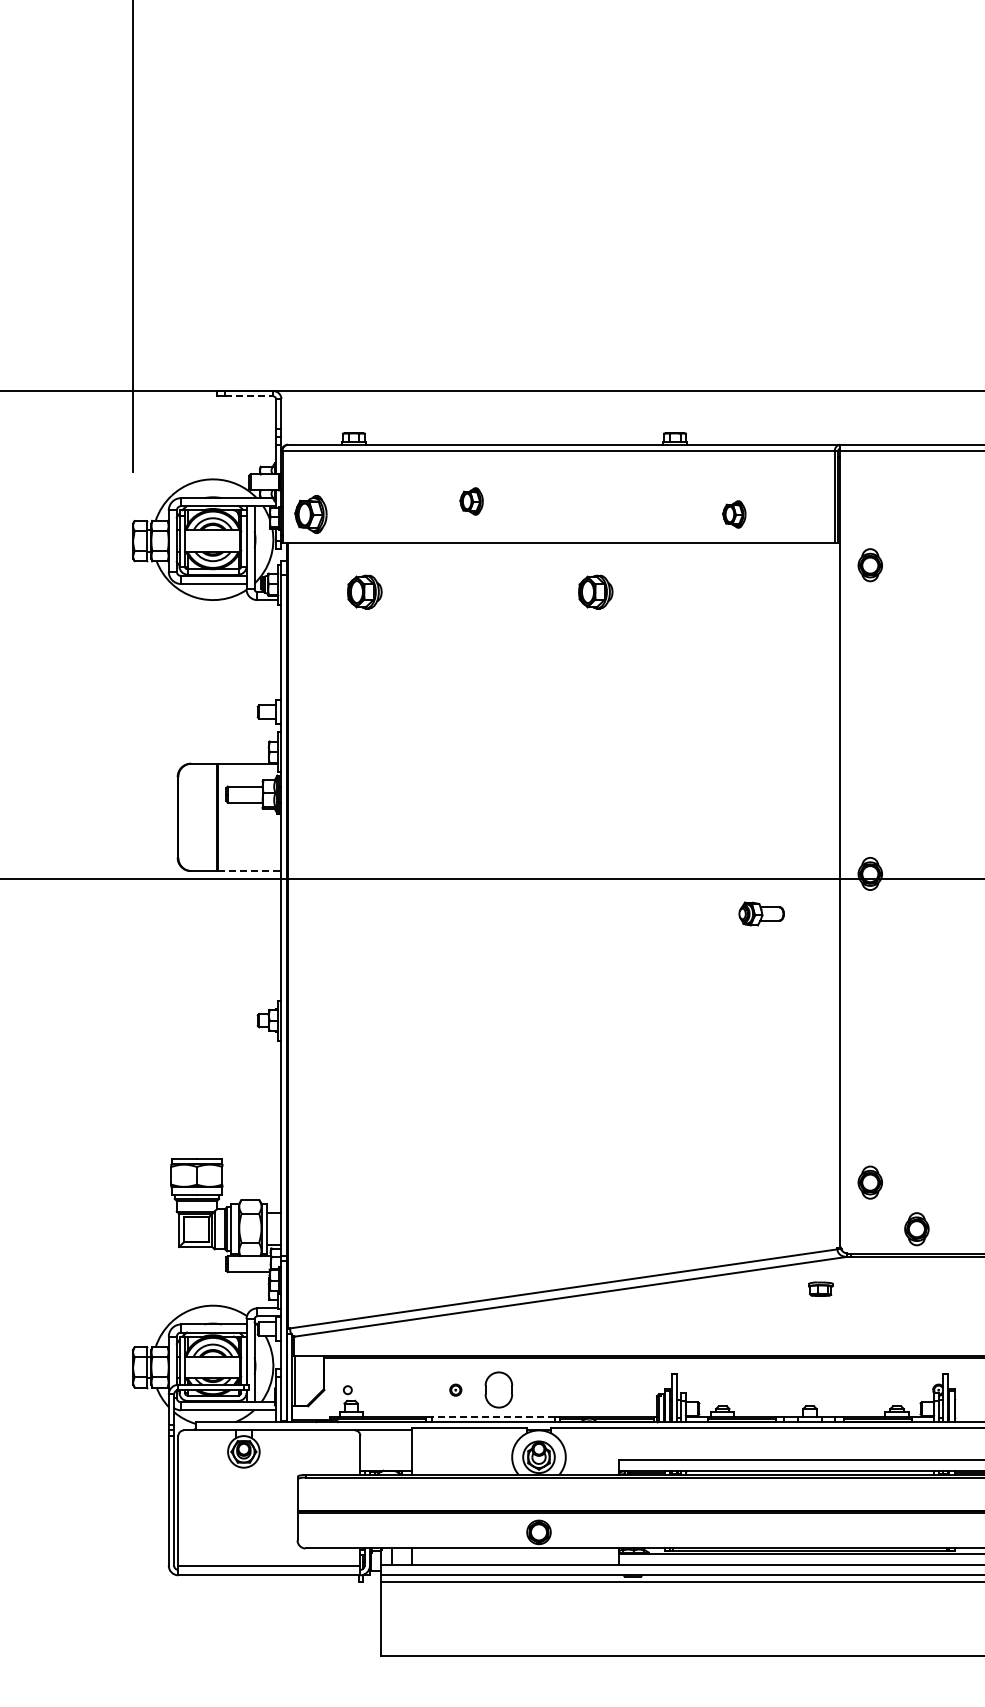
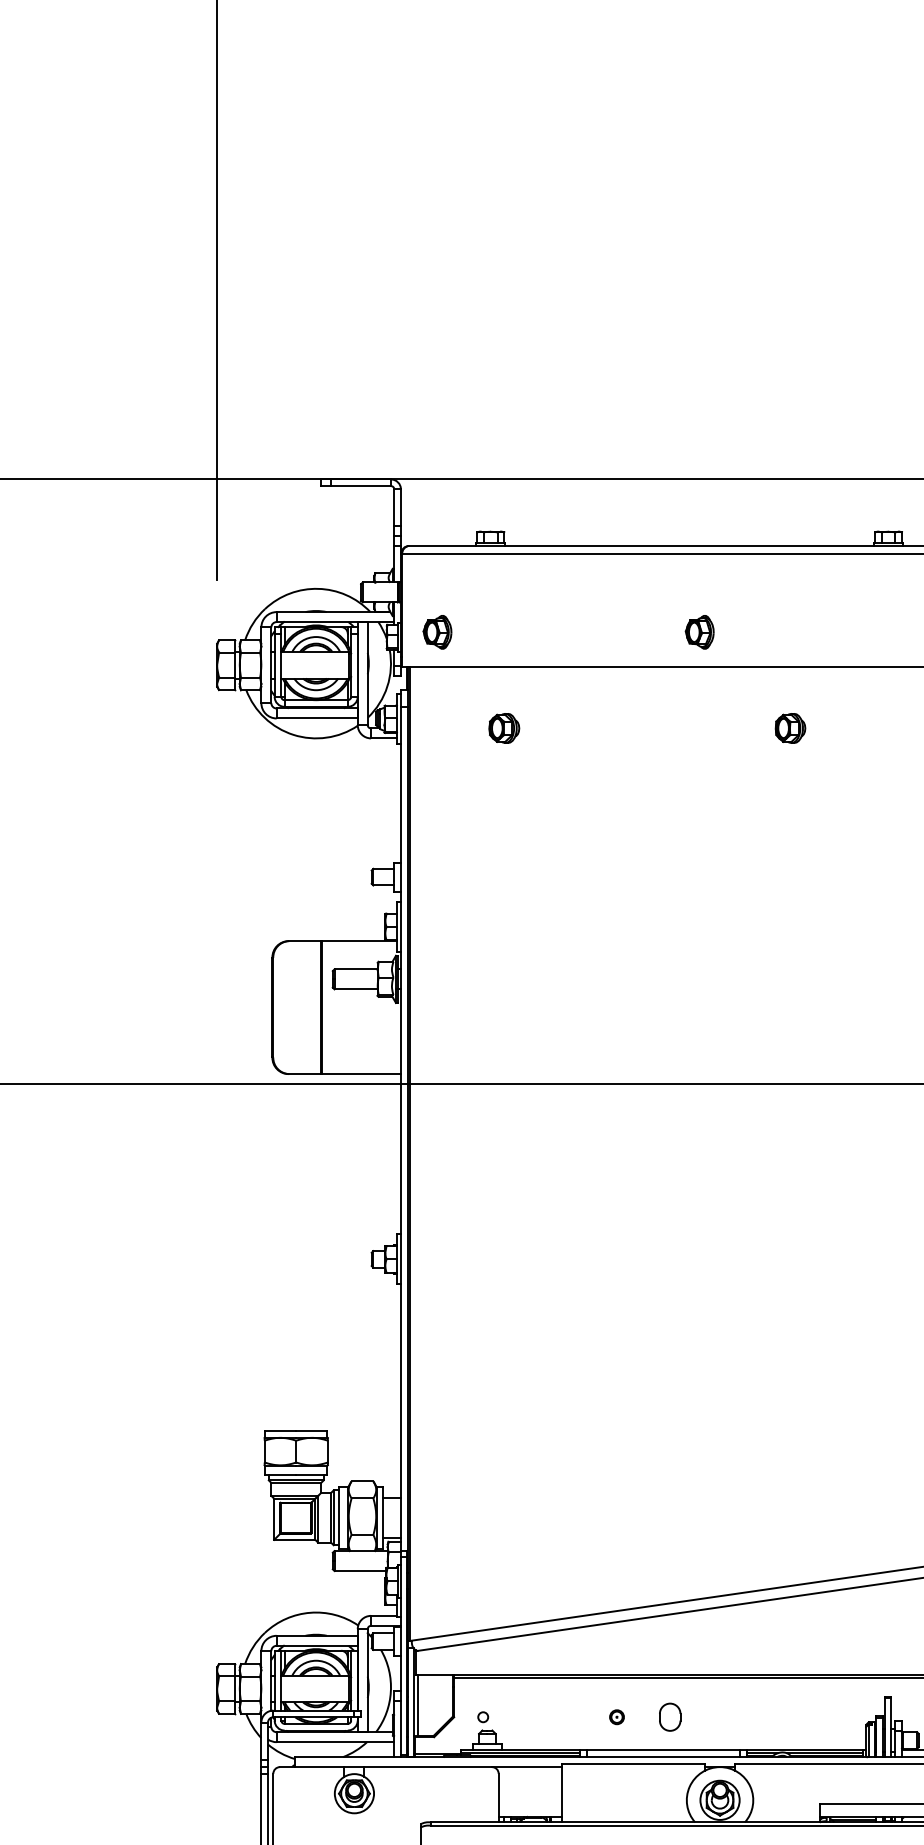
line: (249, 396) -> (361, 486), dashed -> solid
part: (471, 501) -> (699, 632), moved
part: (310, 514) -> (436, 632), size x0.71
part: (364, 591) -> (503, 727), size x0.71
part: (595, 591) -> (790, 727), size x0.71
line: (249, 871) -> (361, 1074), dashed -> solid
part: (498, 1390) -> (669, 1717), size x0.62
line: (493, 1417) -> (663, 1751), dashed -> solid

